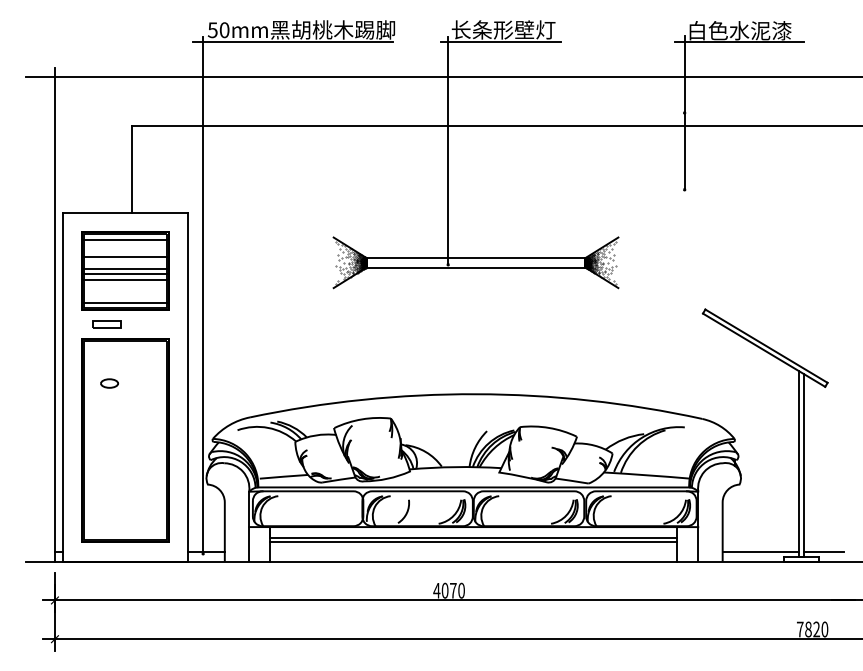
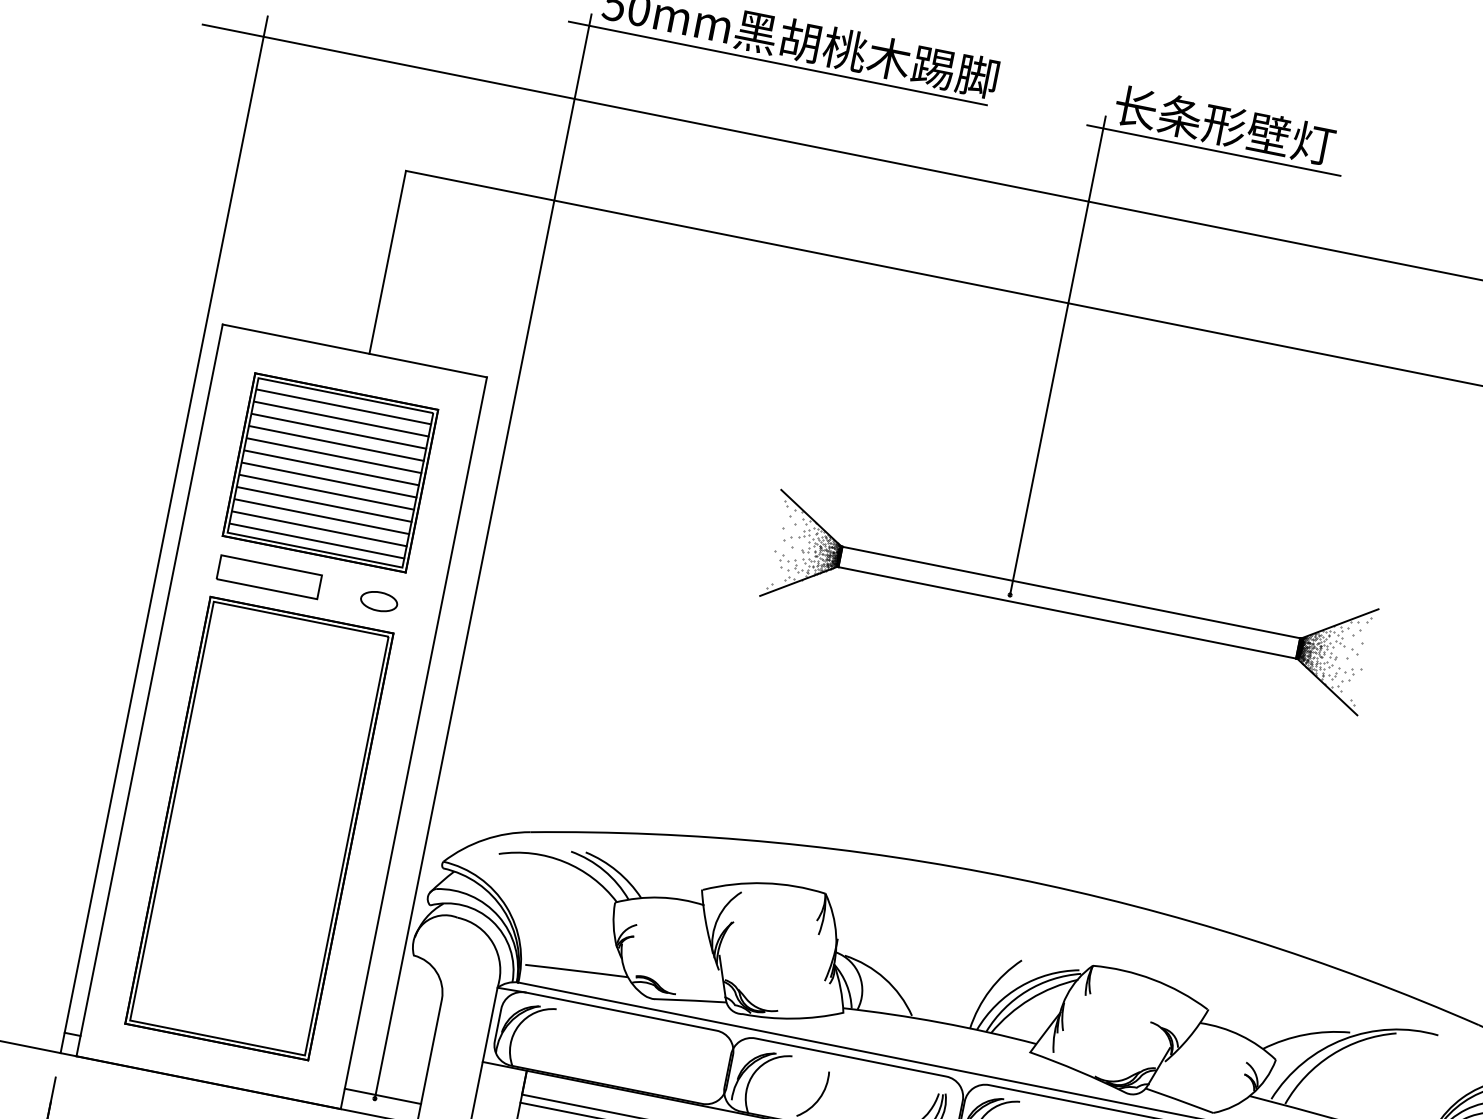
line: (125, 245) -> (341, 419), added
line: (125, 251) -> (338, 431), added
line: (125, 262) -> (334, 455), added
line: (125, 286) -> (323, 505), added
line: (125, 291) -> (321, 515), added
line: (125, 297) -> (319, 528), added
part: (106, 324) -> (268, 577), size x1.67
part: (109, 383) -> (378, 601), moved

